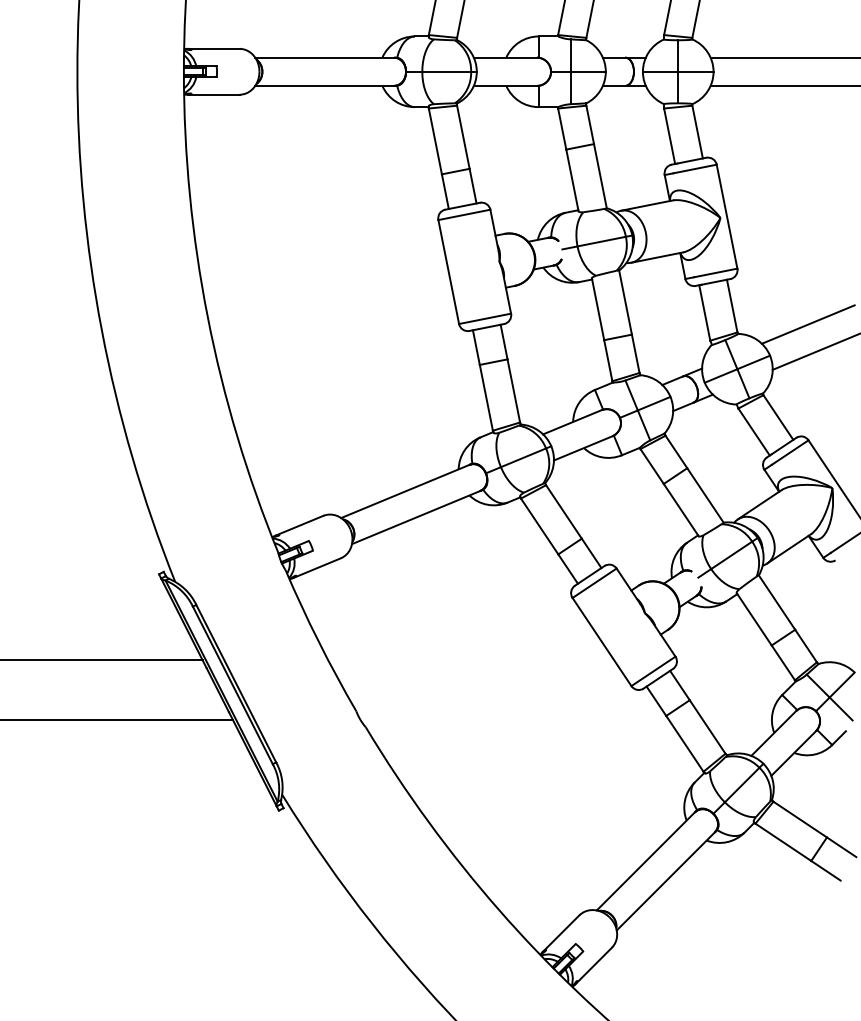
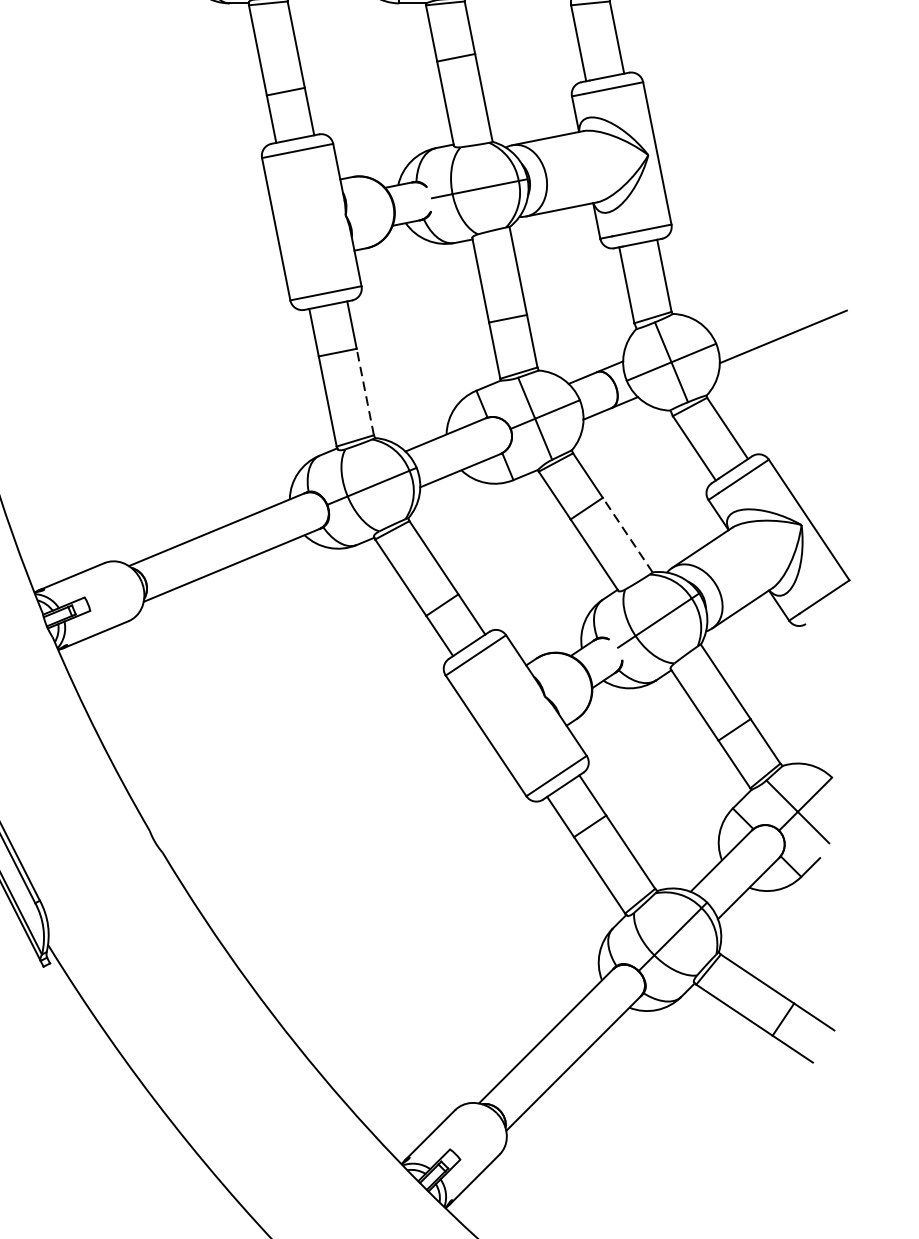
line: (807, 324) -> (767, 301), removed
line: (513, 390) -> (364, 391), solid -> dashed
line: (705, 495) -> (627, 535), solid -> dashed

